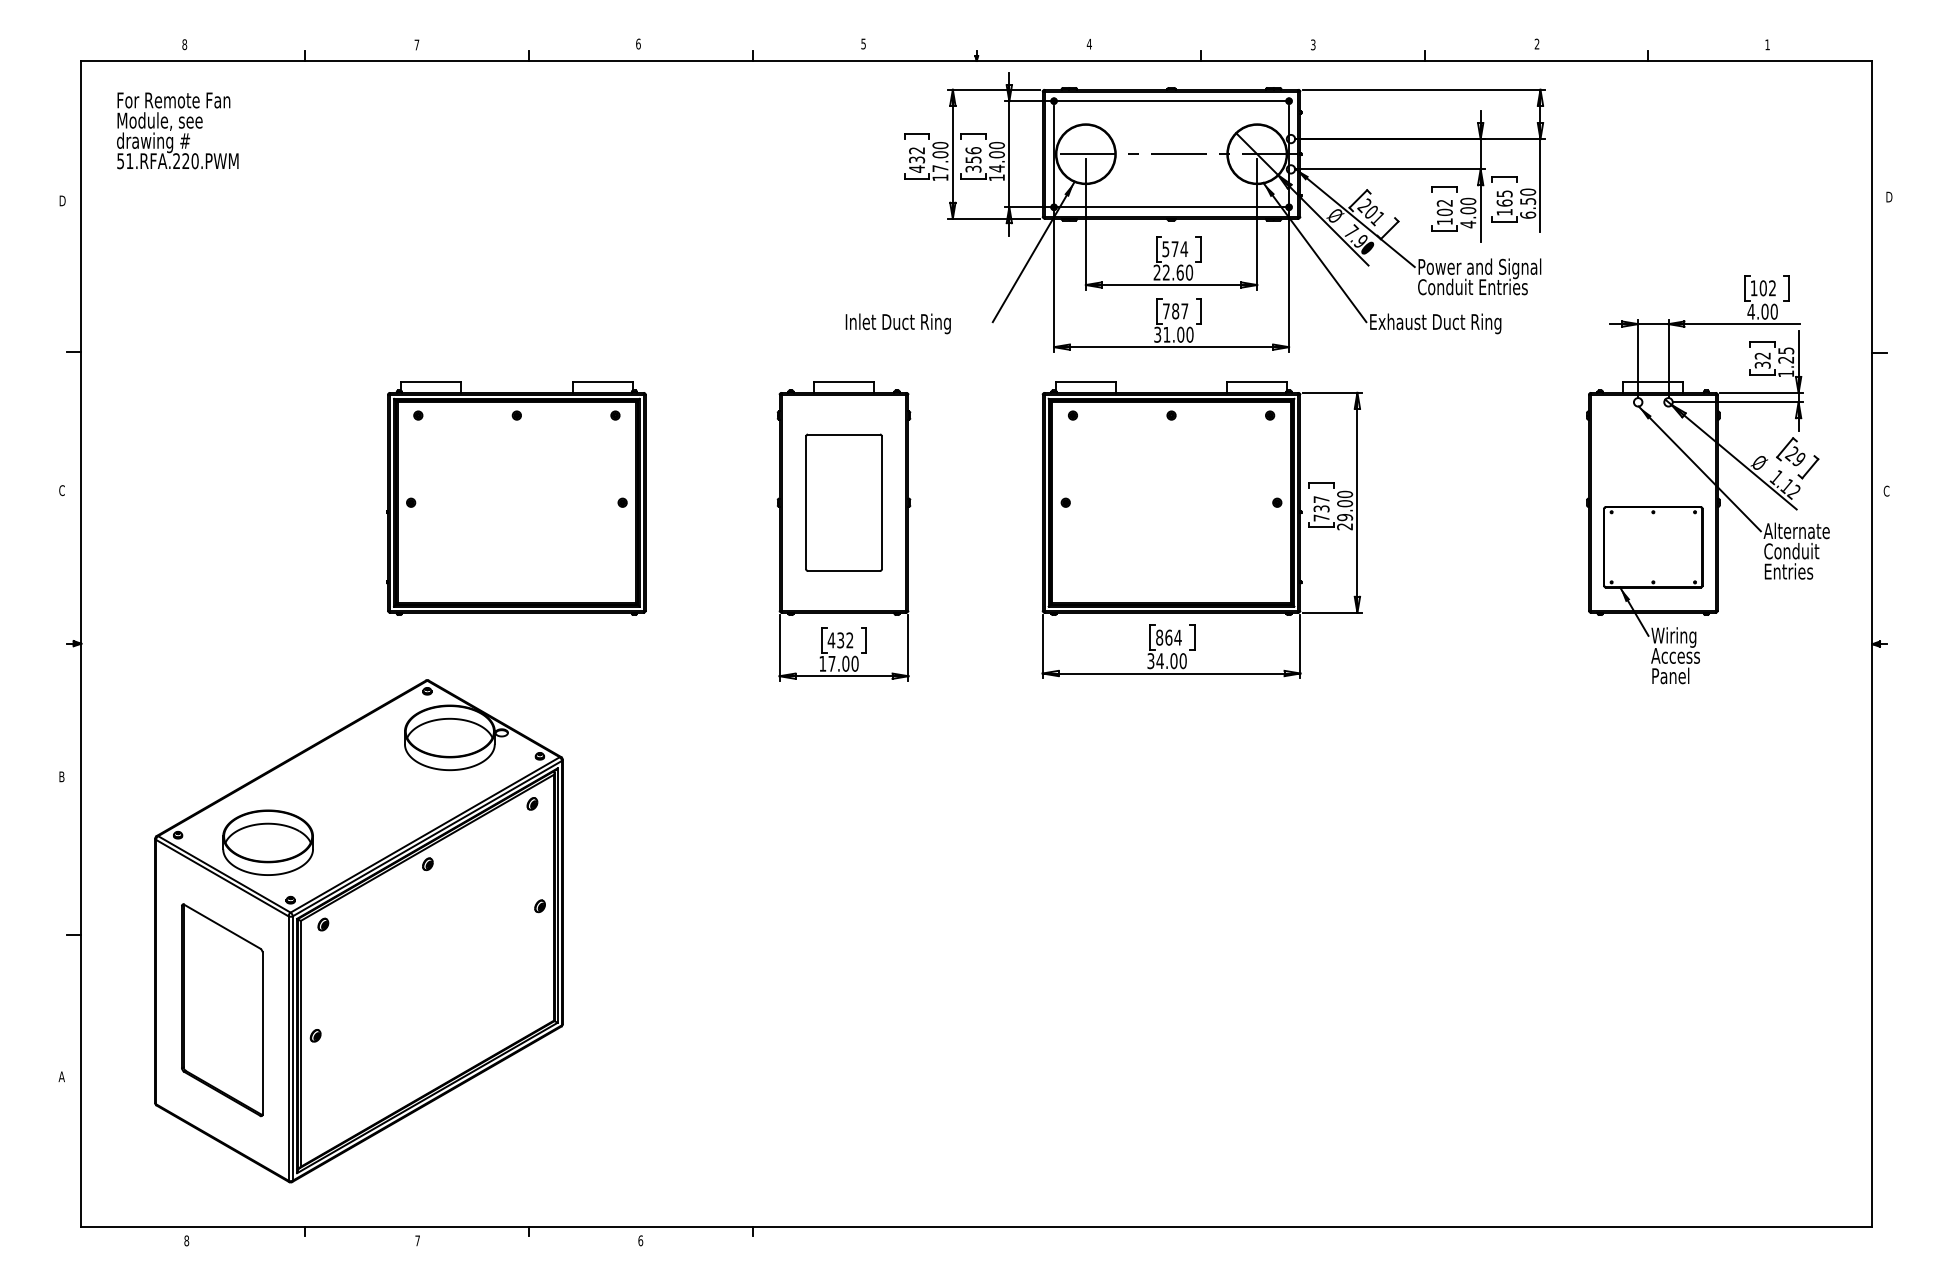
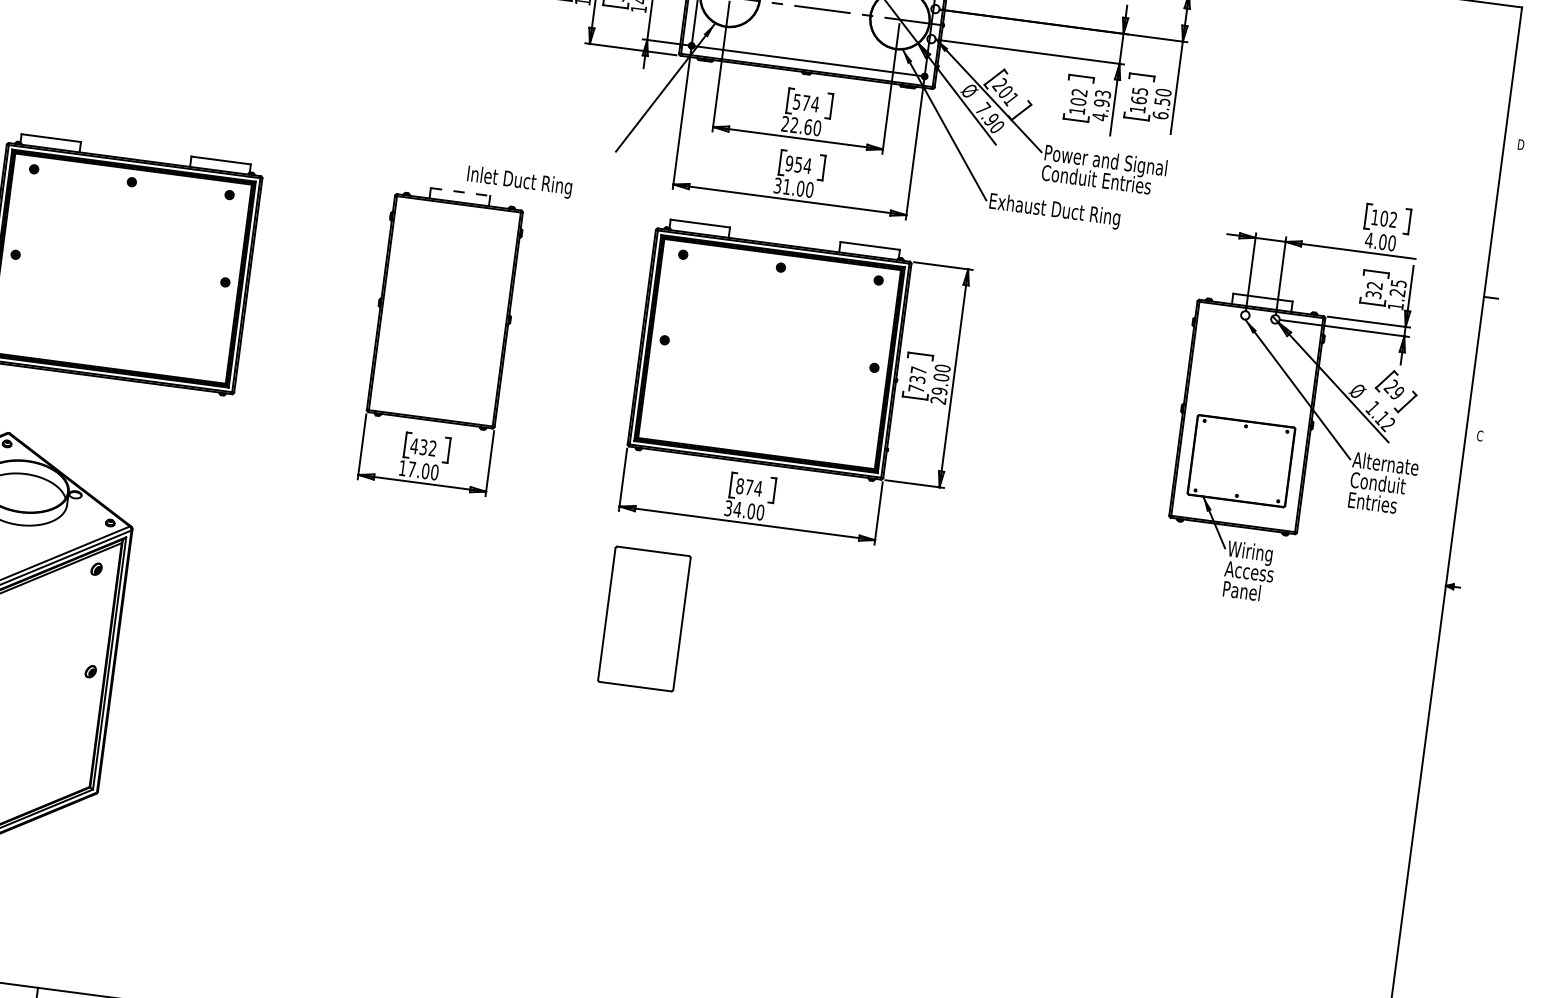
text: (1468, 205) -> (1102, 98), 4.00 -> 4.93
text: (1175, 311) -> (798, 164), 787 -> 954
text: (897, 323) -> (518, 181), moved
line: (844, 382) -> (461, 192), solid -> dashed
part: (843, 502) -> (643, 618), moved
text: (1168, 637) -> (748, 487), 864 -> 874

